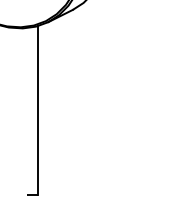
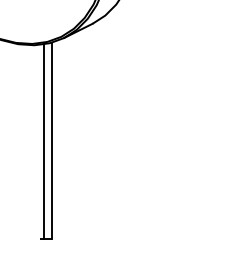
line: (30, 111) -> (43, 141), added

